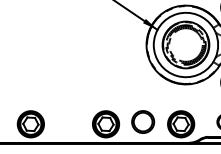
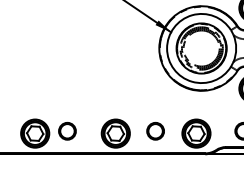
circle: (60, 122) -> (67, 131), added
circle: (142, 122) -> (155, 131), size x0.71

